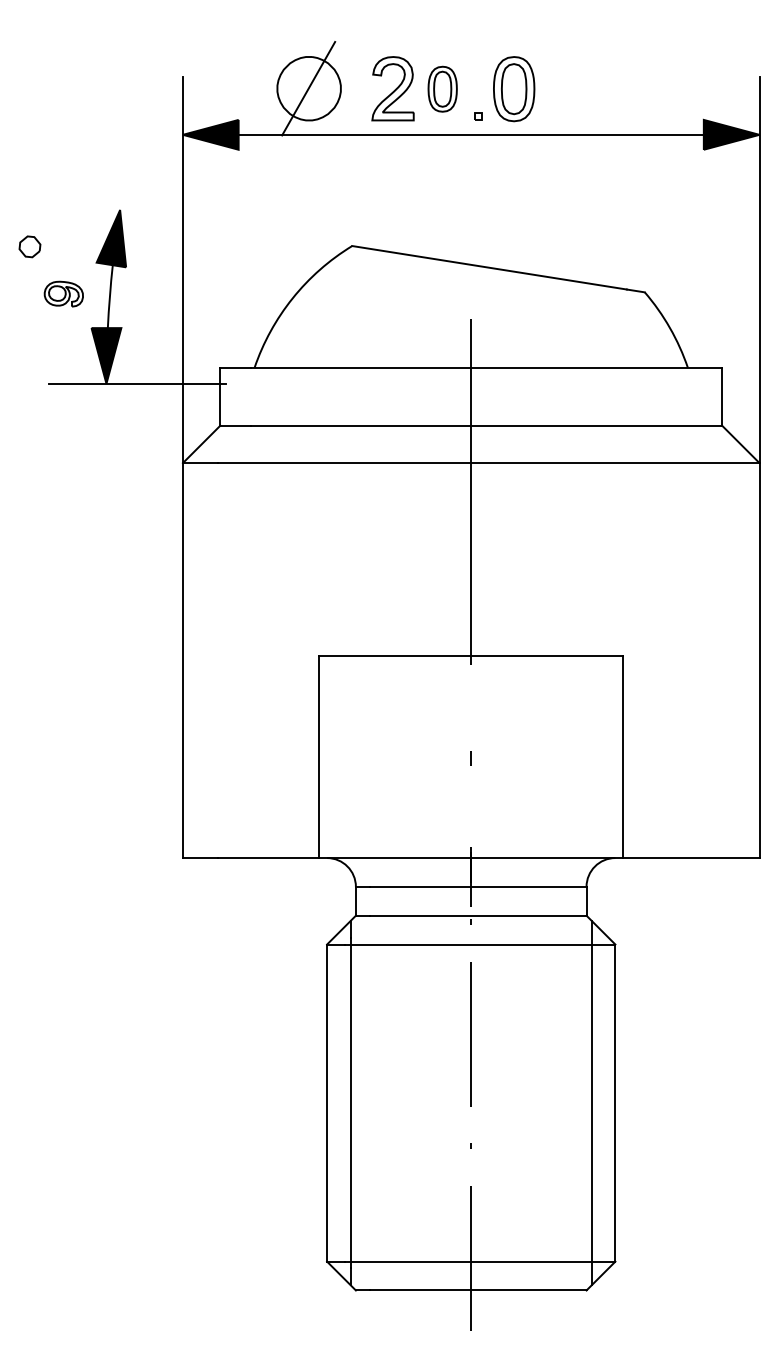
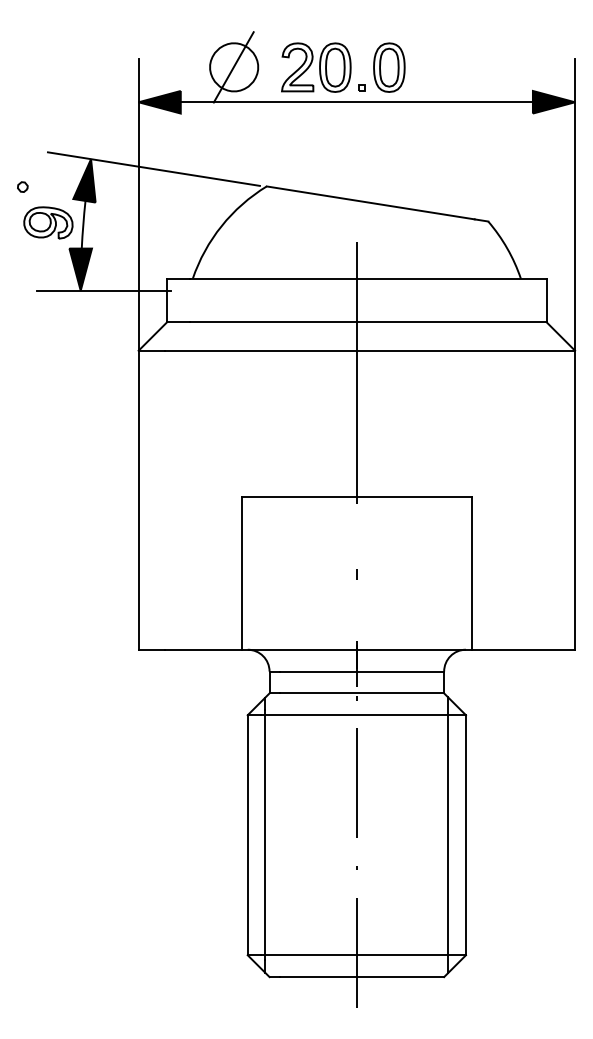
part: (442, 89) -> (335, 67), size x1.43
line: (203, 222) -> (154, 168), added
part: (29, 246) -> (22, 186), size x0.62
part: (63, 293) -> (48, 222), size x1.67

